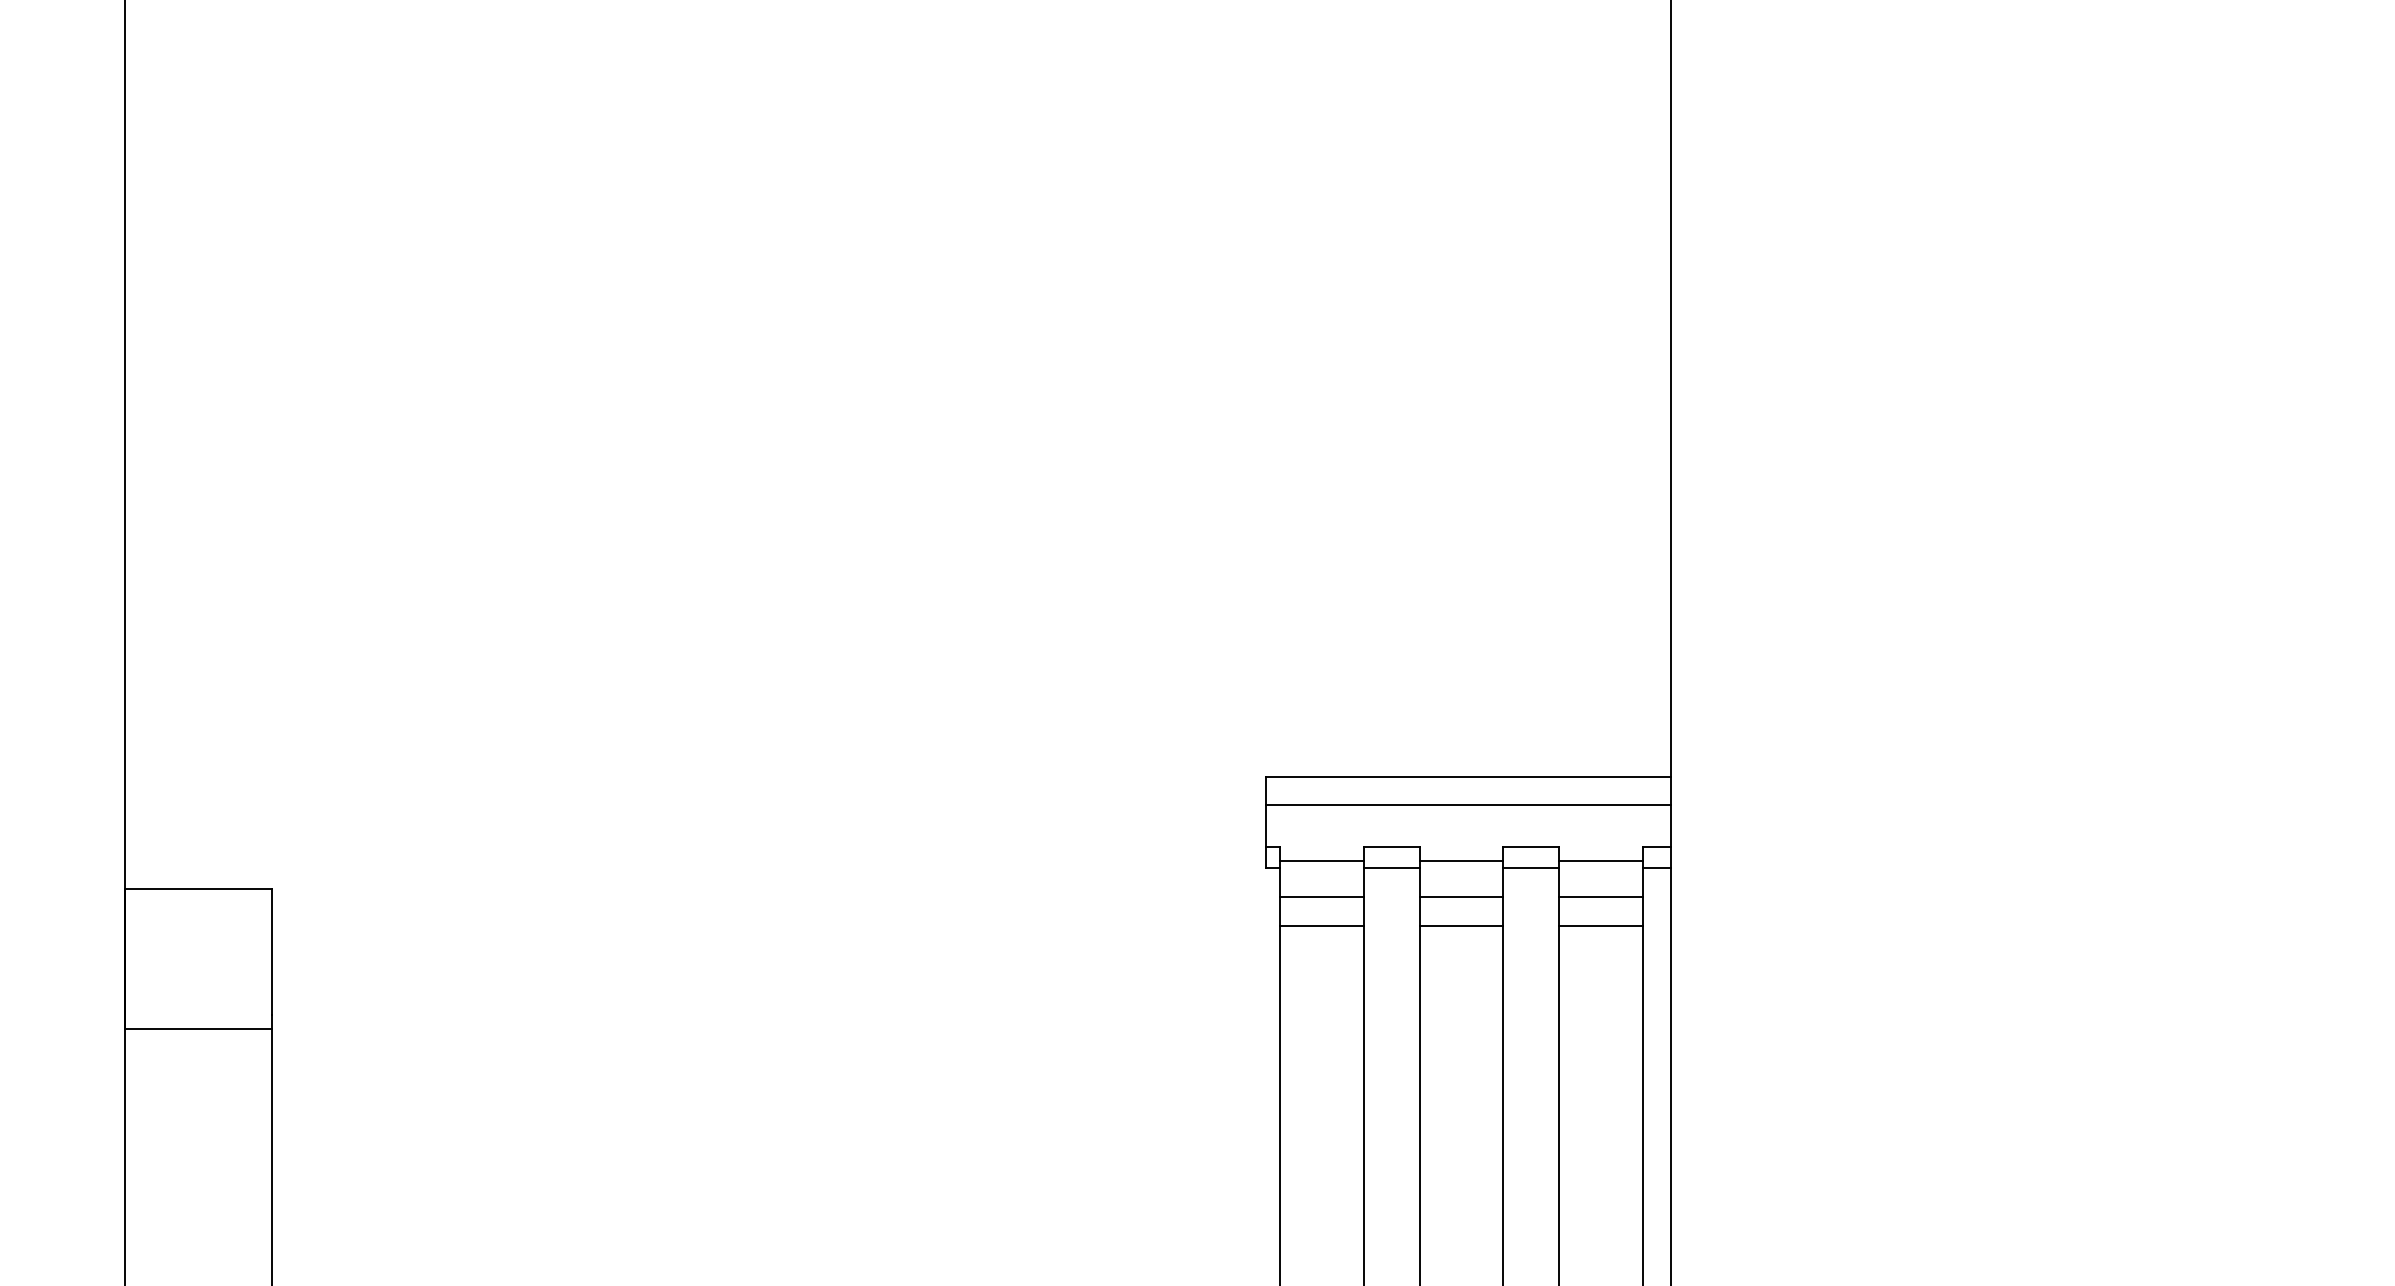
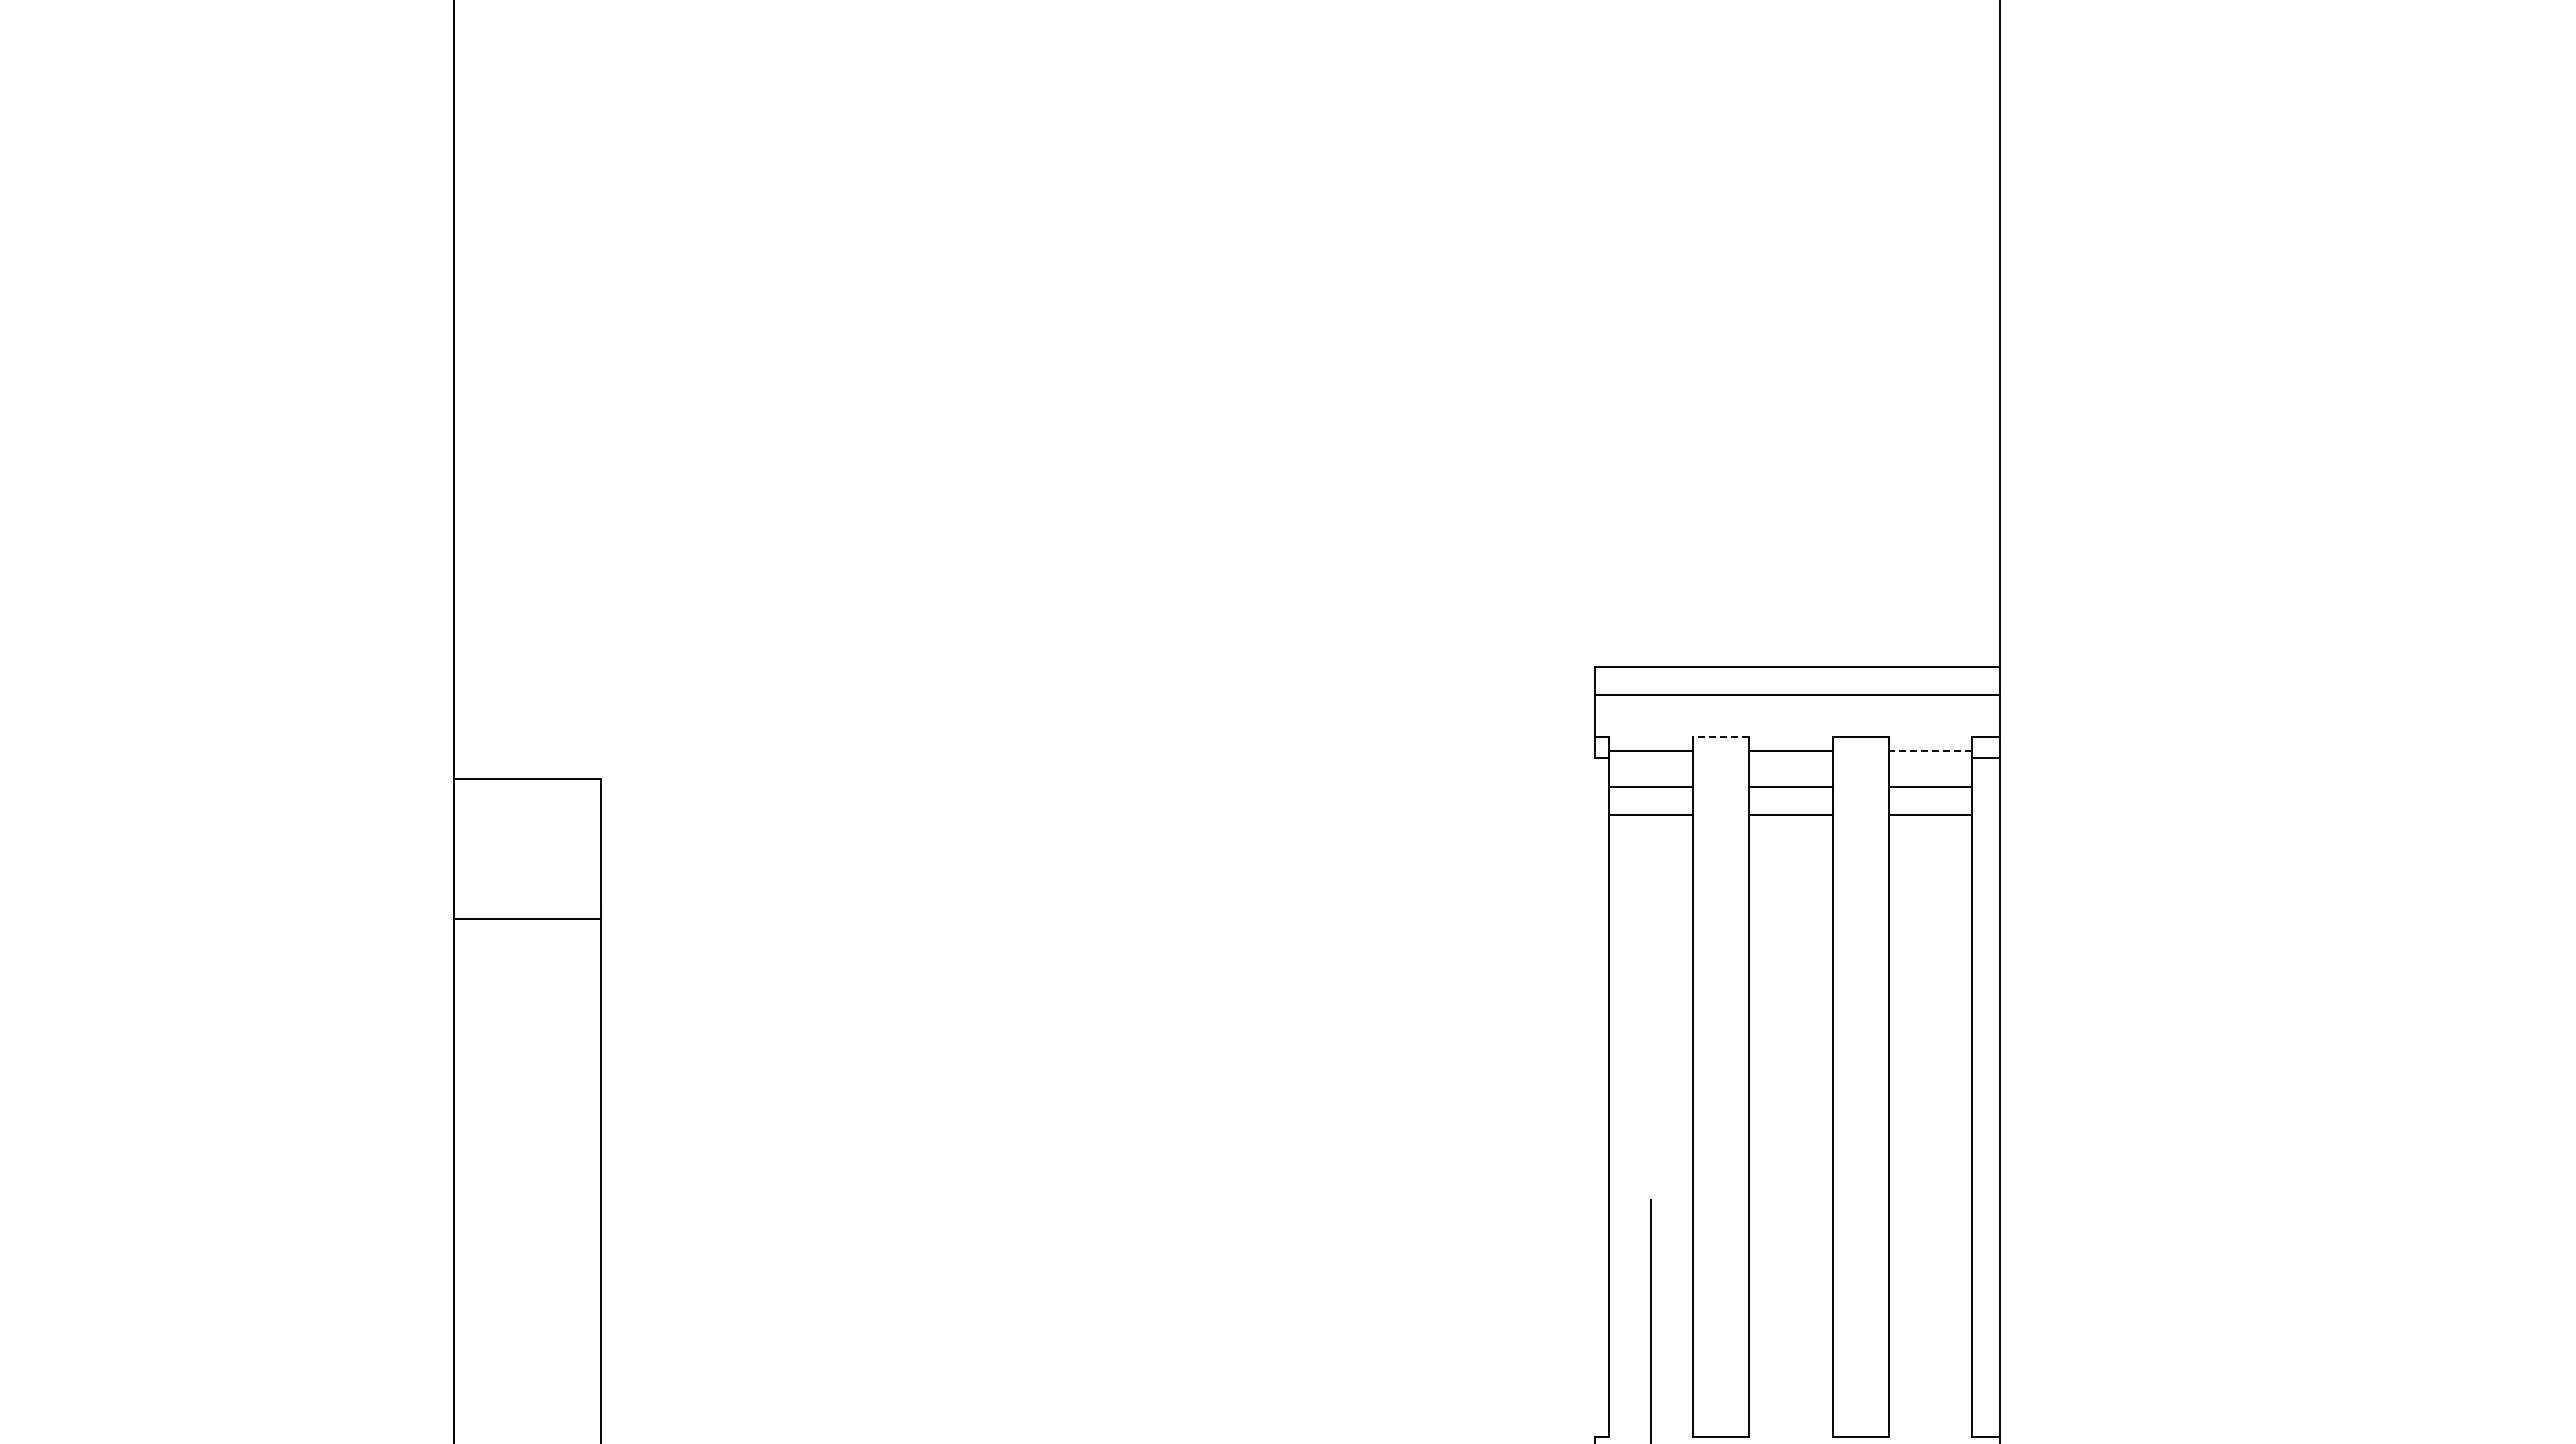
line: (1391, 847) -> (1720, 737), solid -> dashed
line: (1601, 861) -> (1930, 751), solid -> dashed
line: (1391, 868) -> (1720, 758), removed
line: (1531, 868) -> (1860, 758), removed

